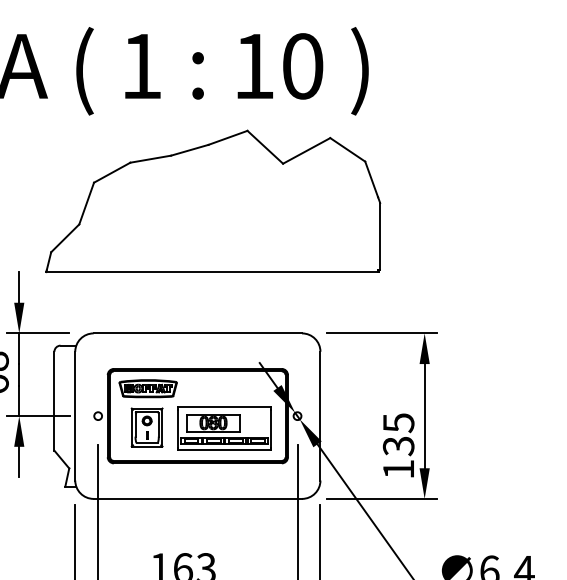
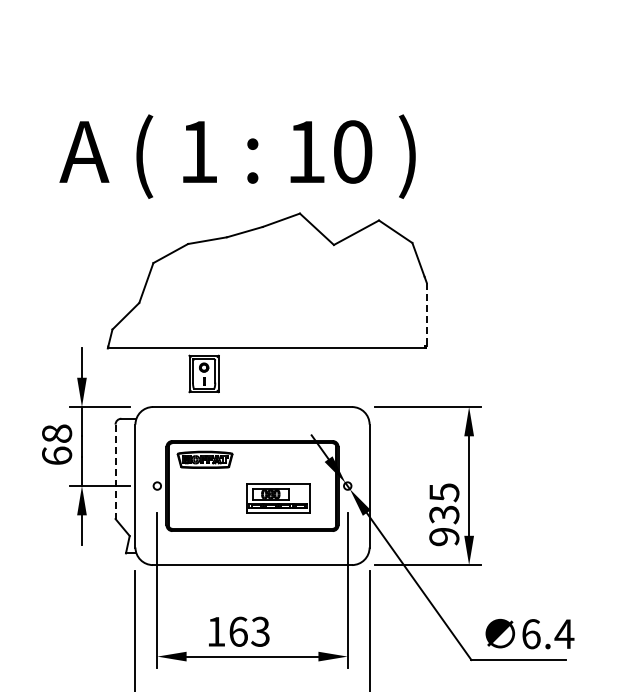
line: (380, 236) -> (426, 314), solid -> dashed
line: (54, 401) -> (115, 472), solid -> dashed
part: (146, 427) -> (203, 373), moved
part: (225, 429) -> (278, 498), size x0.7
text: (398, 470) -> (444, 537), 135 -> 935

